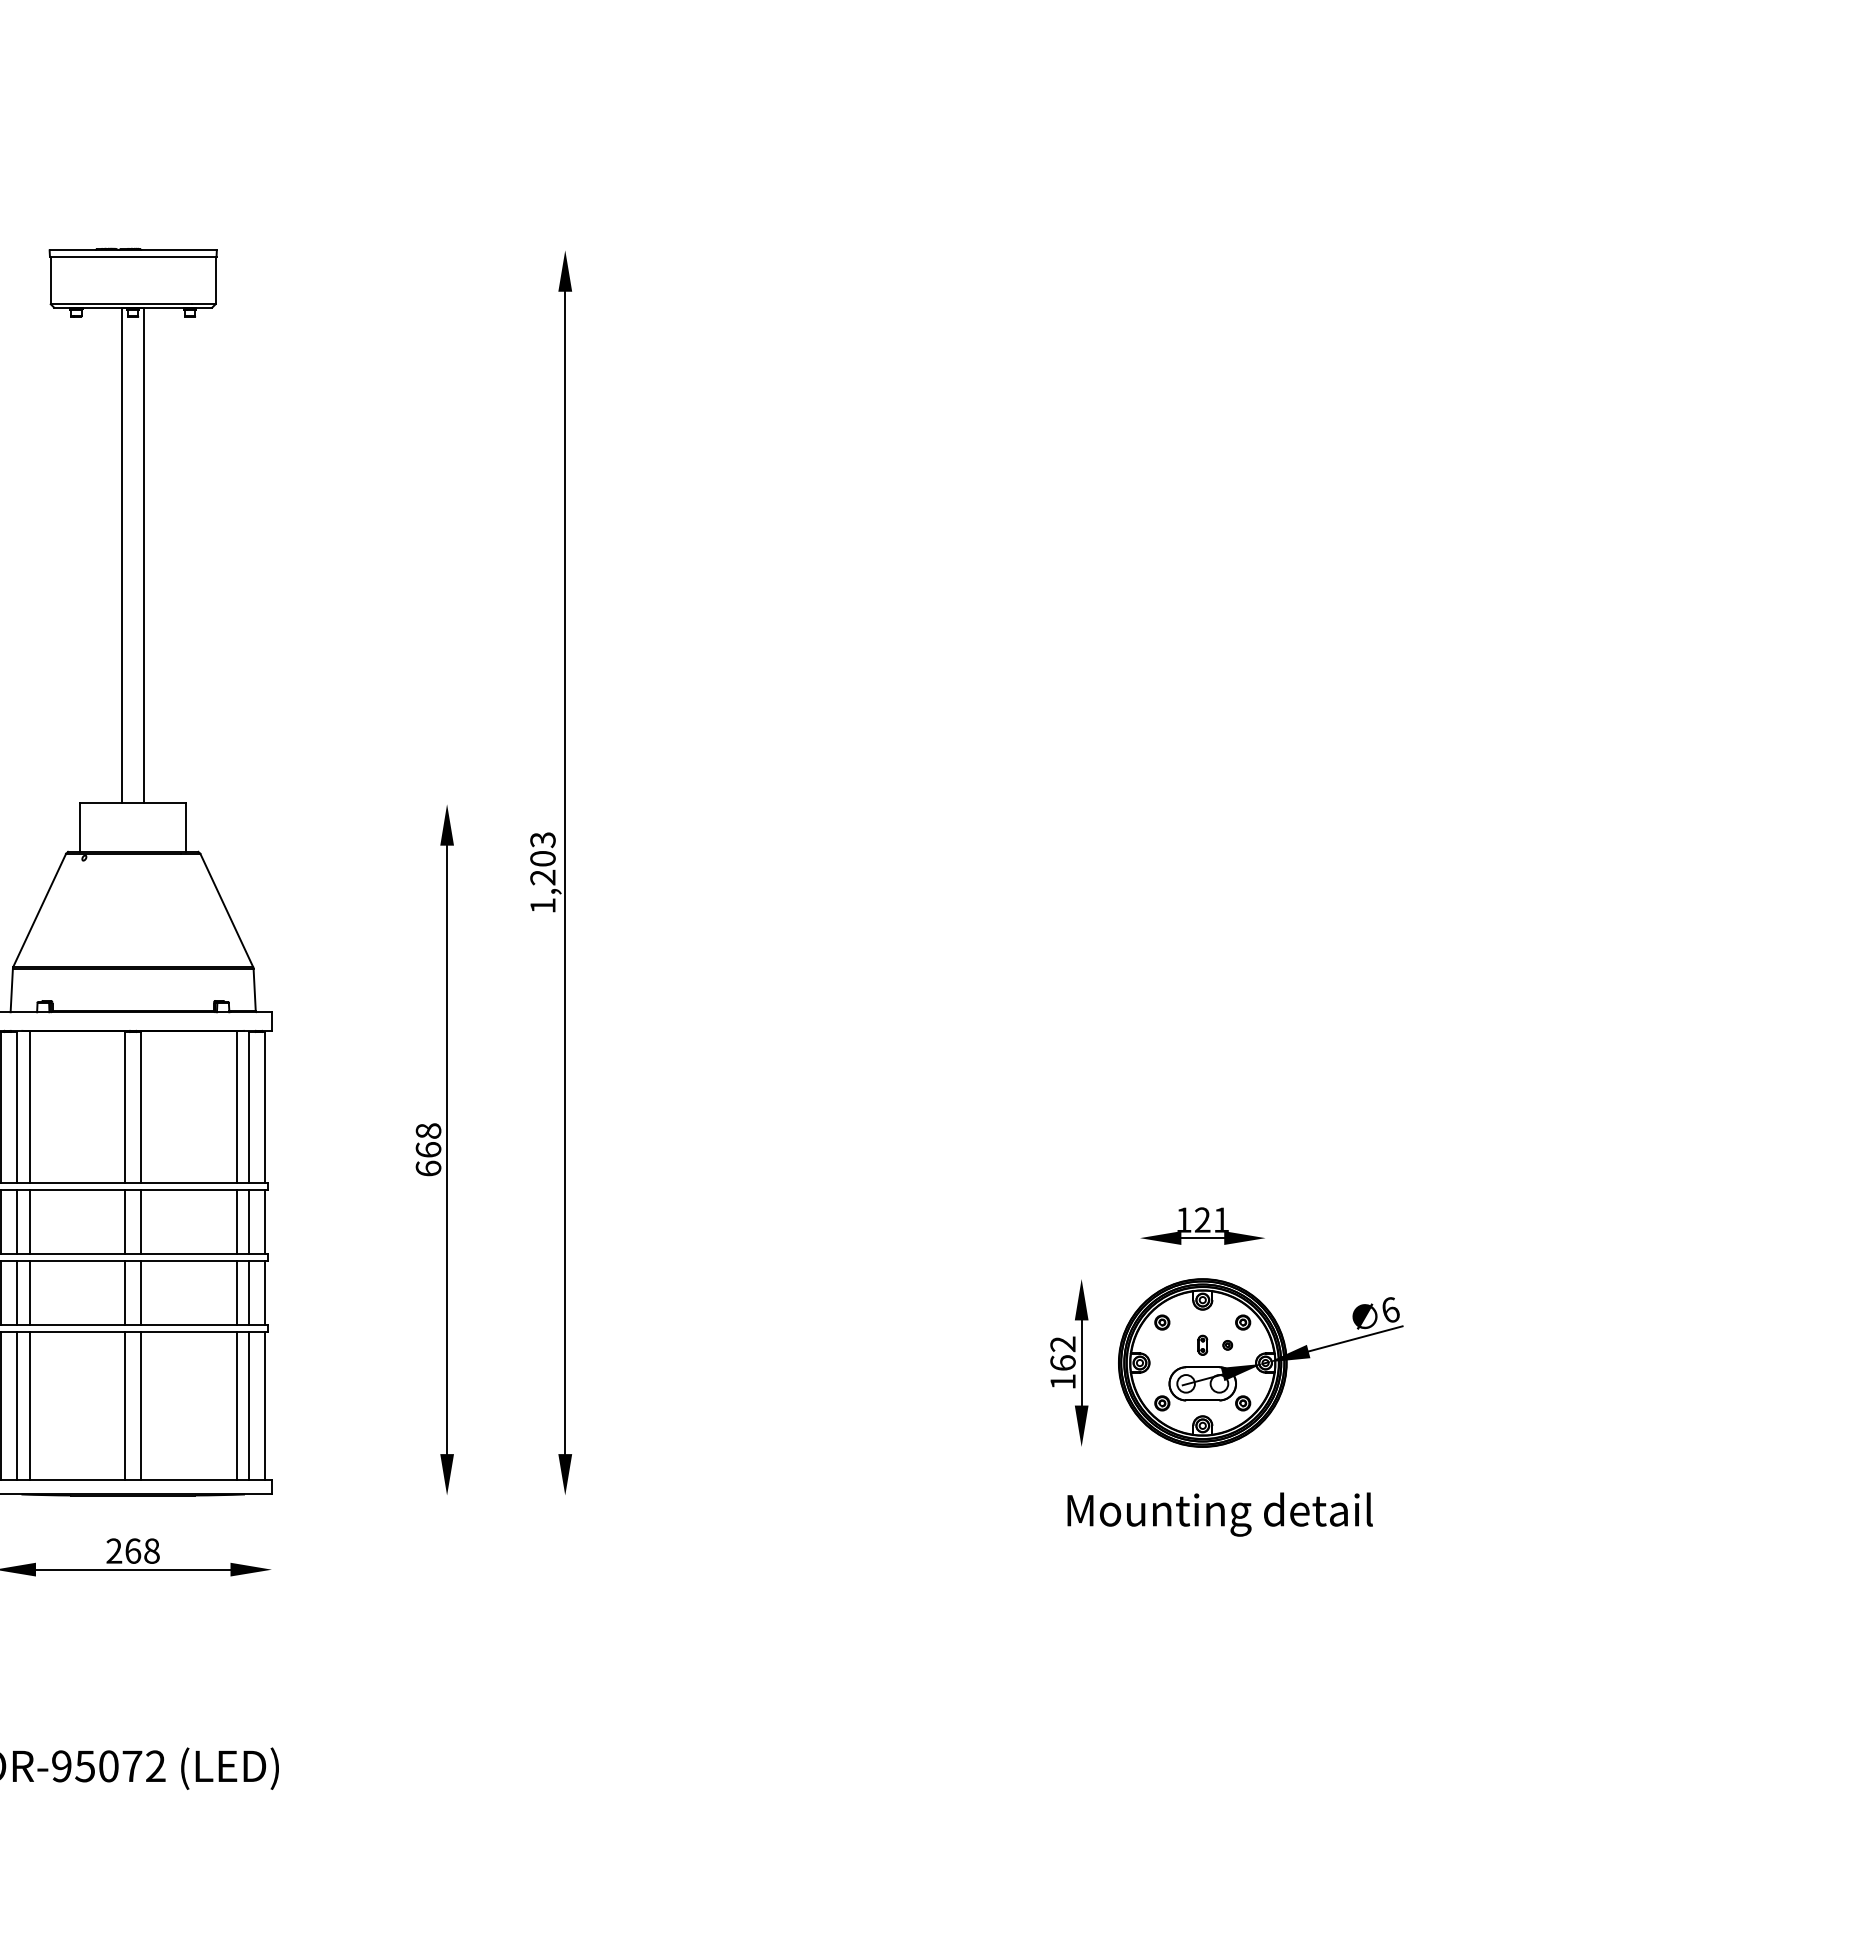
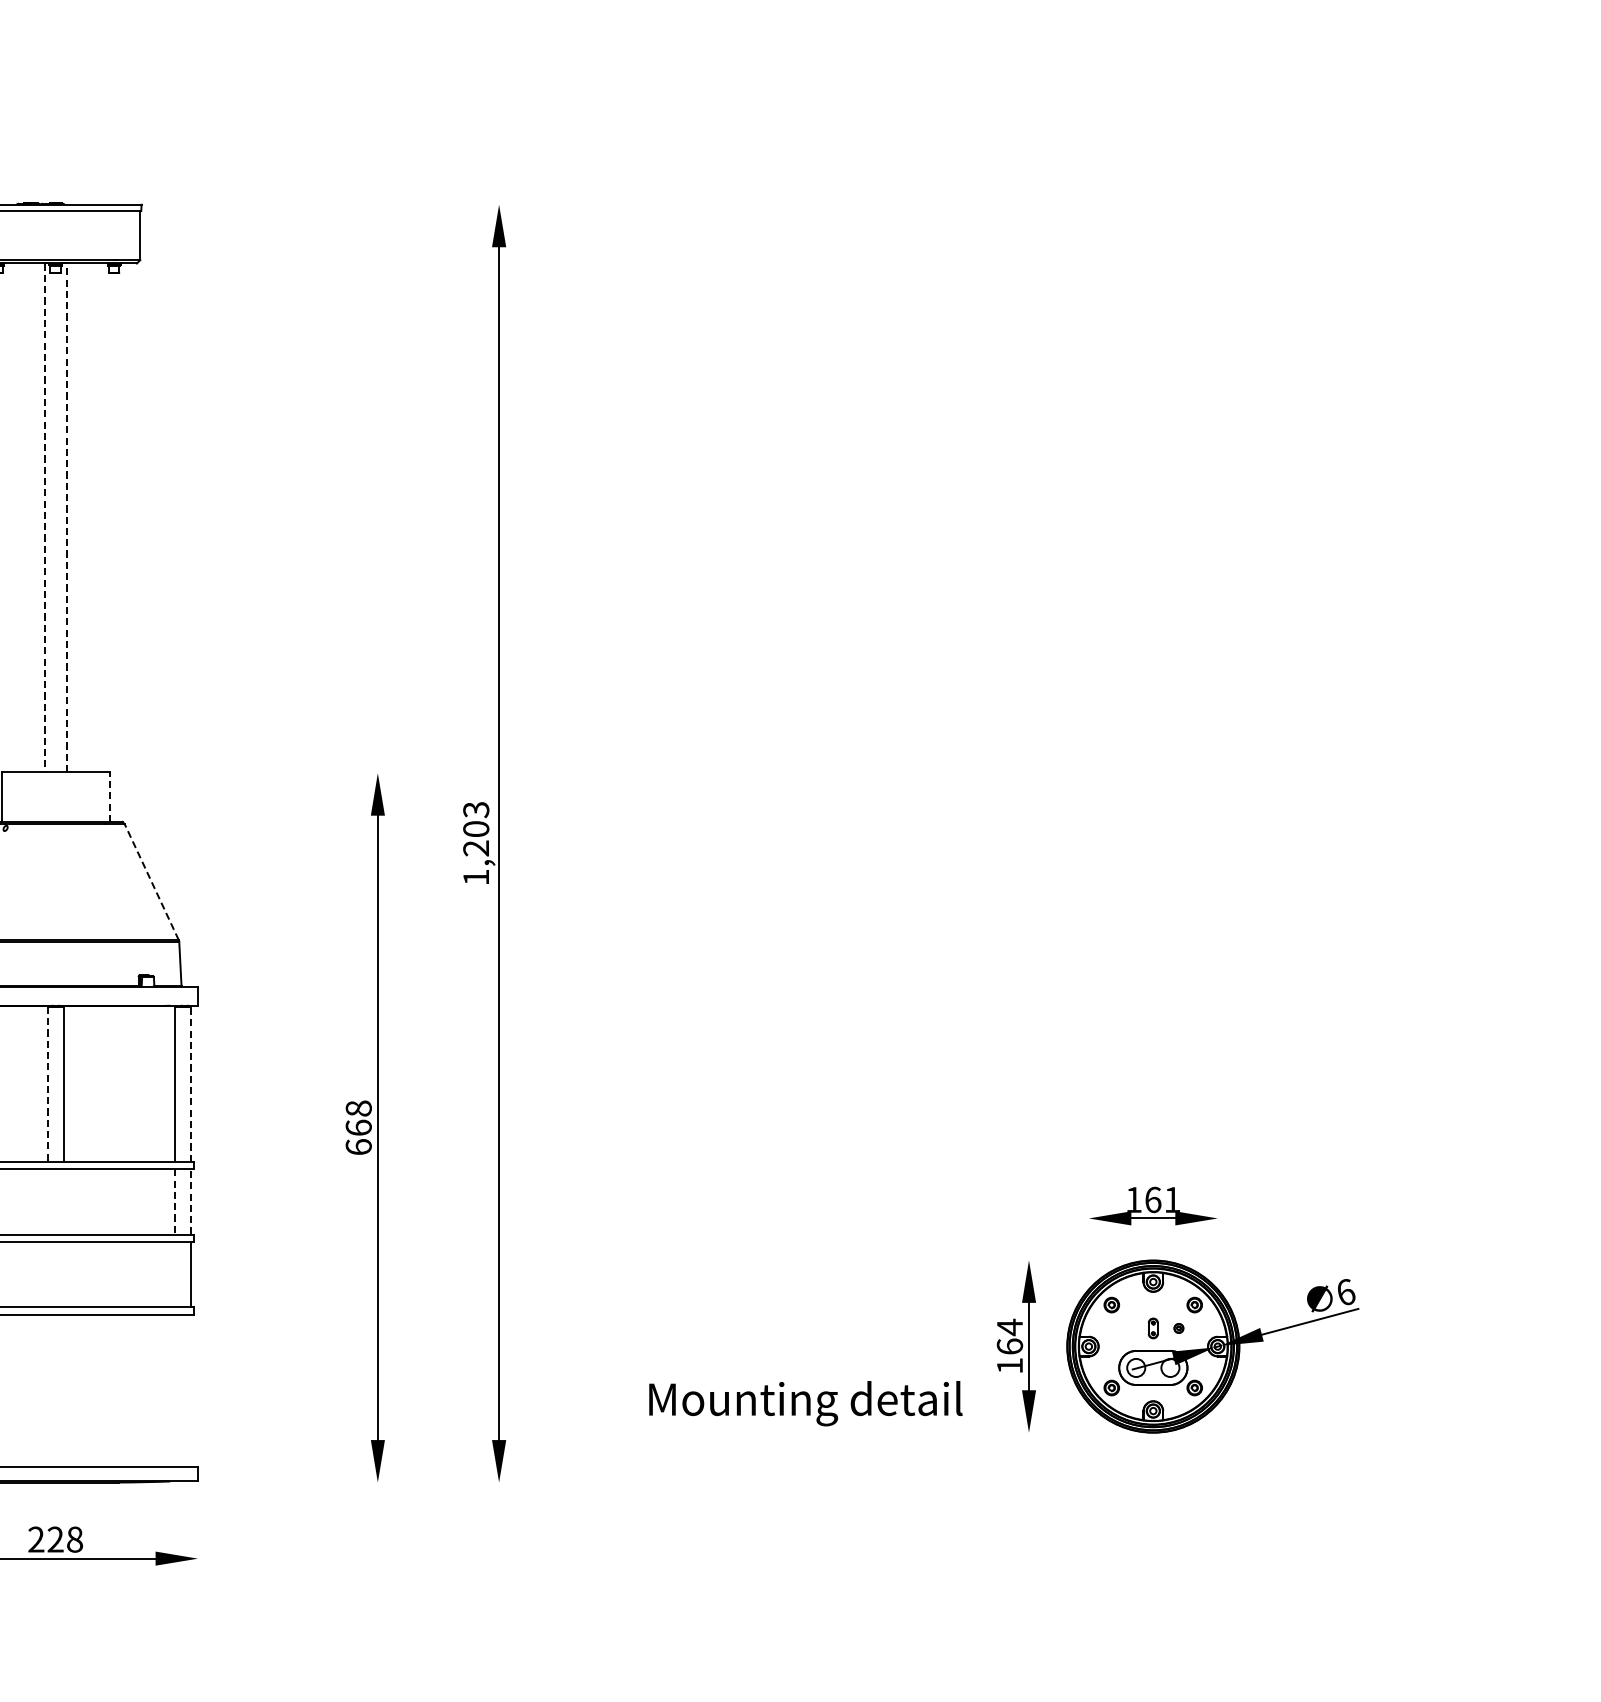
line: (122, 555) -> (44, 517), solid -> dashed
line: (144, 555) -> (67, 517), solid -> dashed
line: (186, 827) -> (110, 797), solid -> dashed
line: (226, 909) -> (151, 881), solid -> dashed
line: (125, 1107) -> (47, 1084), solid -> dashed
line: (236, 1107) -> (161, 1084), removed
line: (265, 1107) -> (191, 1084), solid -> dashed
text: (1202, 1219) -> (1153, 1199), 121 -> 161
line: (125, 1221) -> (47, 1201), removed
line: (141, 1221) -> (64, 1201), removed
line: (236, 1221) -> (161, 1201), removed
line: (249, 1222) -> (175, 1202), solid -> dashed
line: (265, 1222) -> (191, 1202), solid -> dashed
line: (125, 1292) -> (47, 1274), removed
line: (141, 1292) -> (64, 1274), removed
line: (236, 1292) -> (161, 1274), removed
line: (249, 1292) -> (175, 1274), removed
text: (1062, 1343) -> (1009, 1326), 162 -> 164
line: (125, 1405) -> (47, 1390), removed
line: (141, 1405) -> (64, 1390), removed
line: (236, 1405) -> (161, 1390), removed
line: (249, 1405) -> (175, 1390), removed
line: (265, 1405) -> (191, 1390), removed
text: (1219, 1514) -> (805, 1403), moved
text: (133, 1550) -> (56, 1538), 268 -> 228

